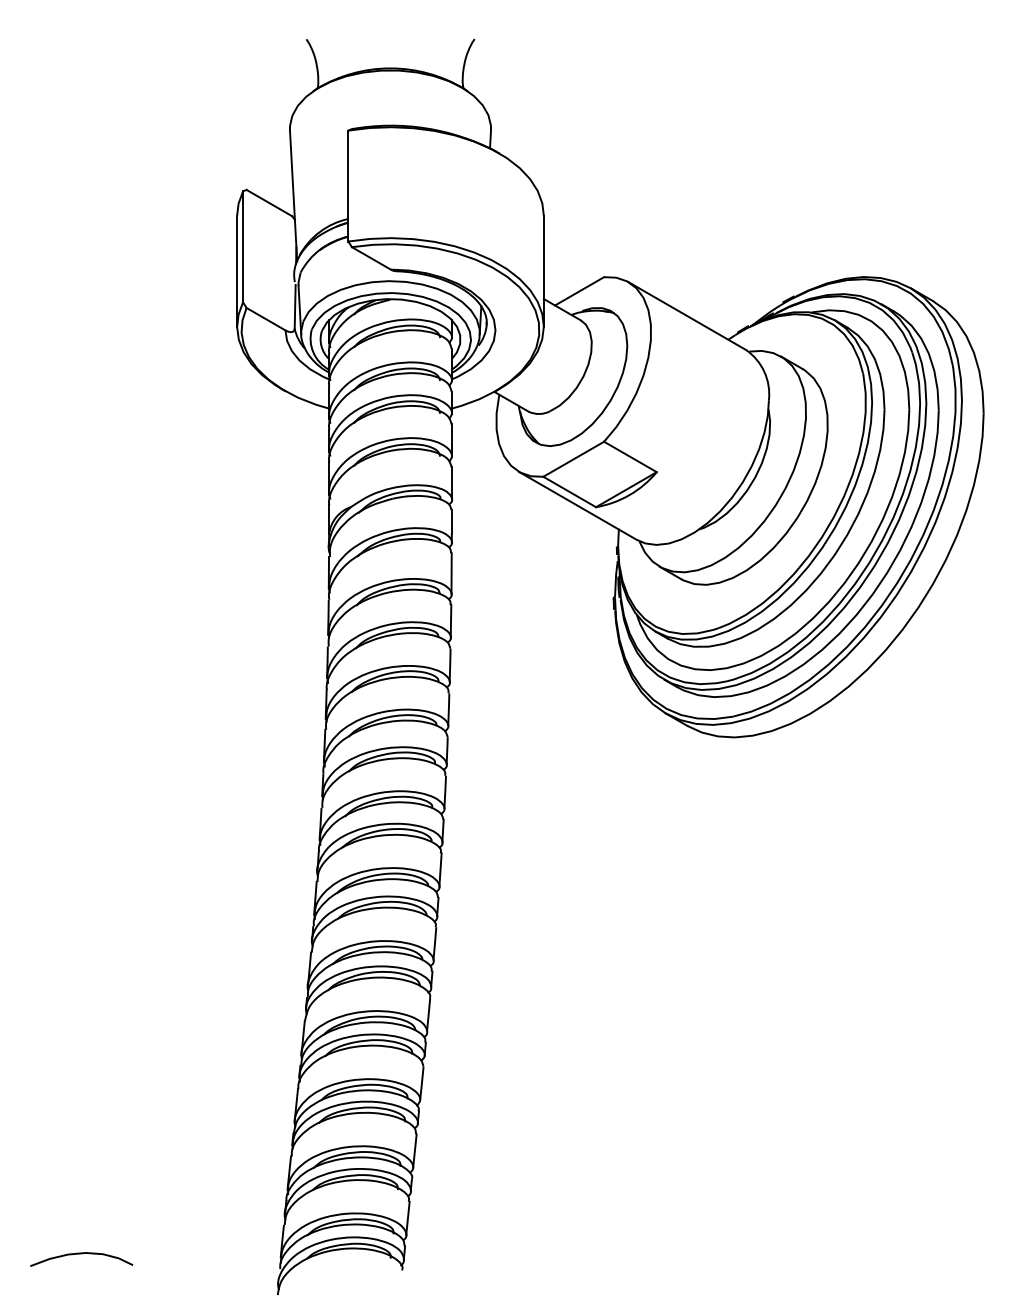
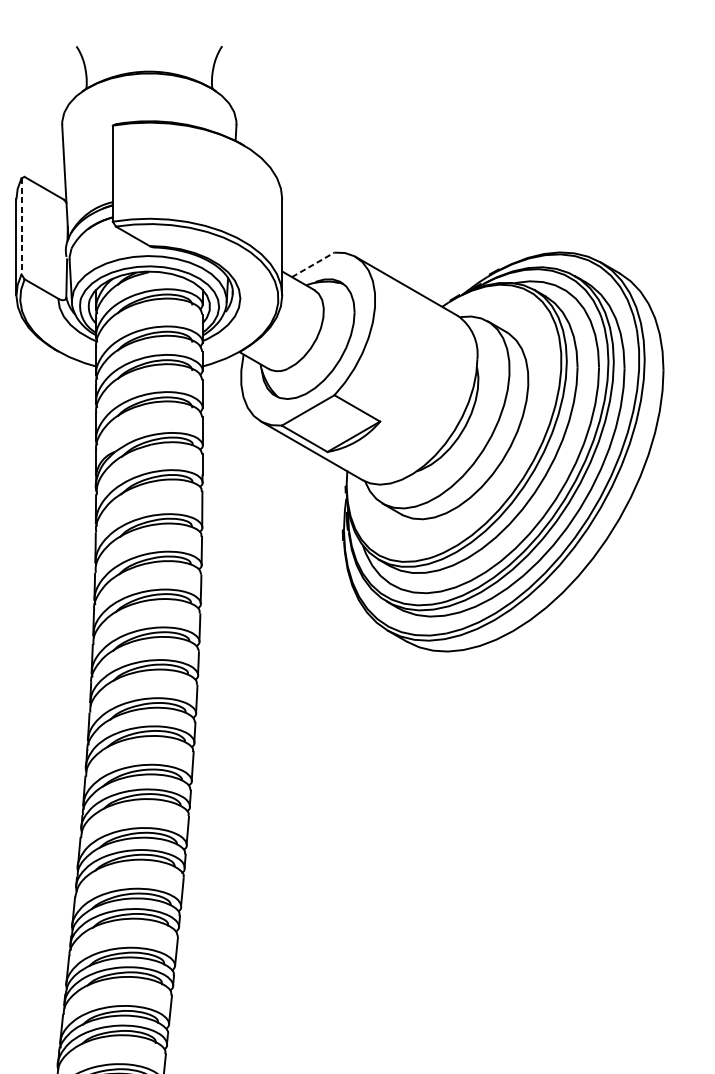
line: (243, 247) -> (21, 226), solid -> dashed
line: (580, 291) -> (314, 265), solid -> dashed

